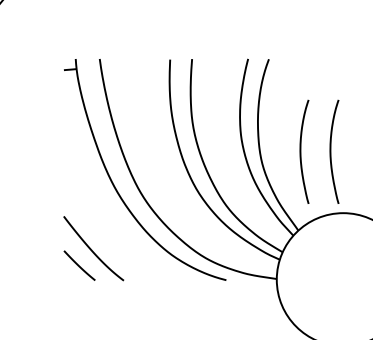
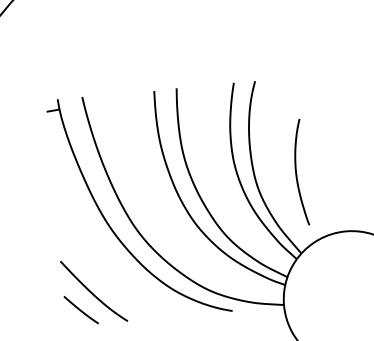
curve: (331, 151) -> (327, 169), removed

